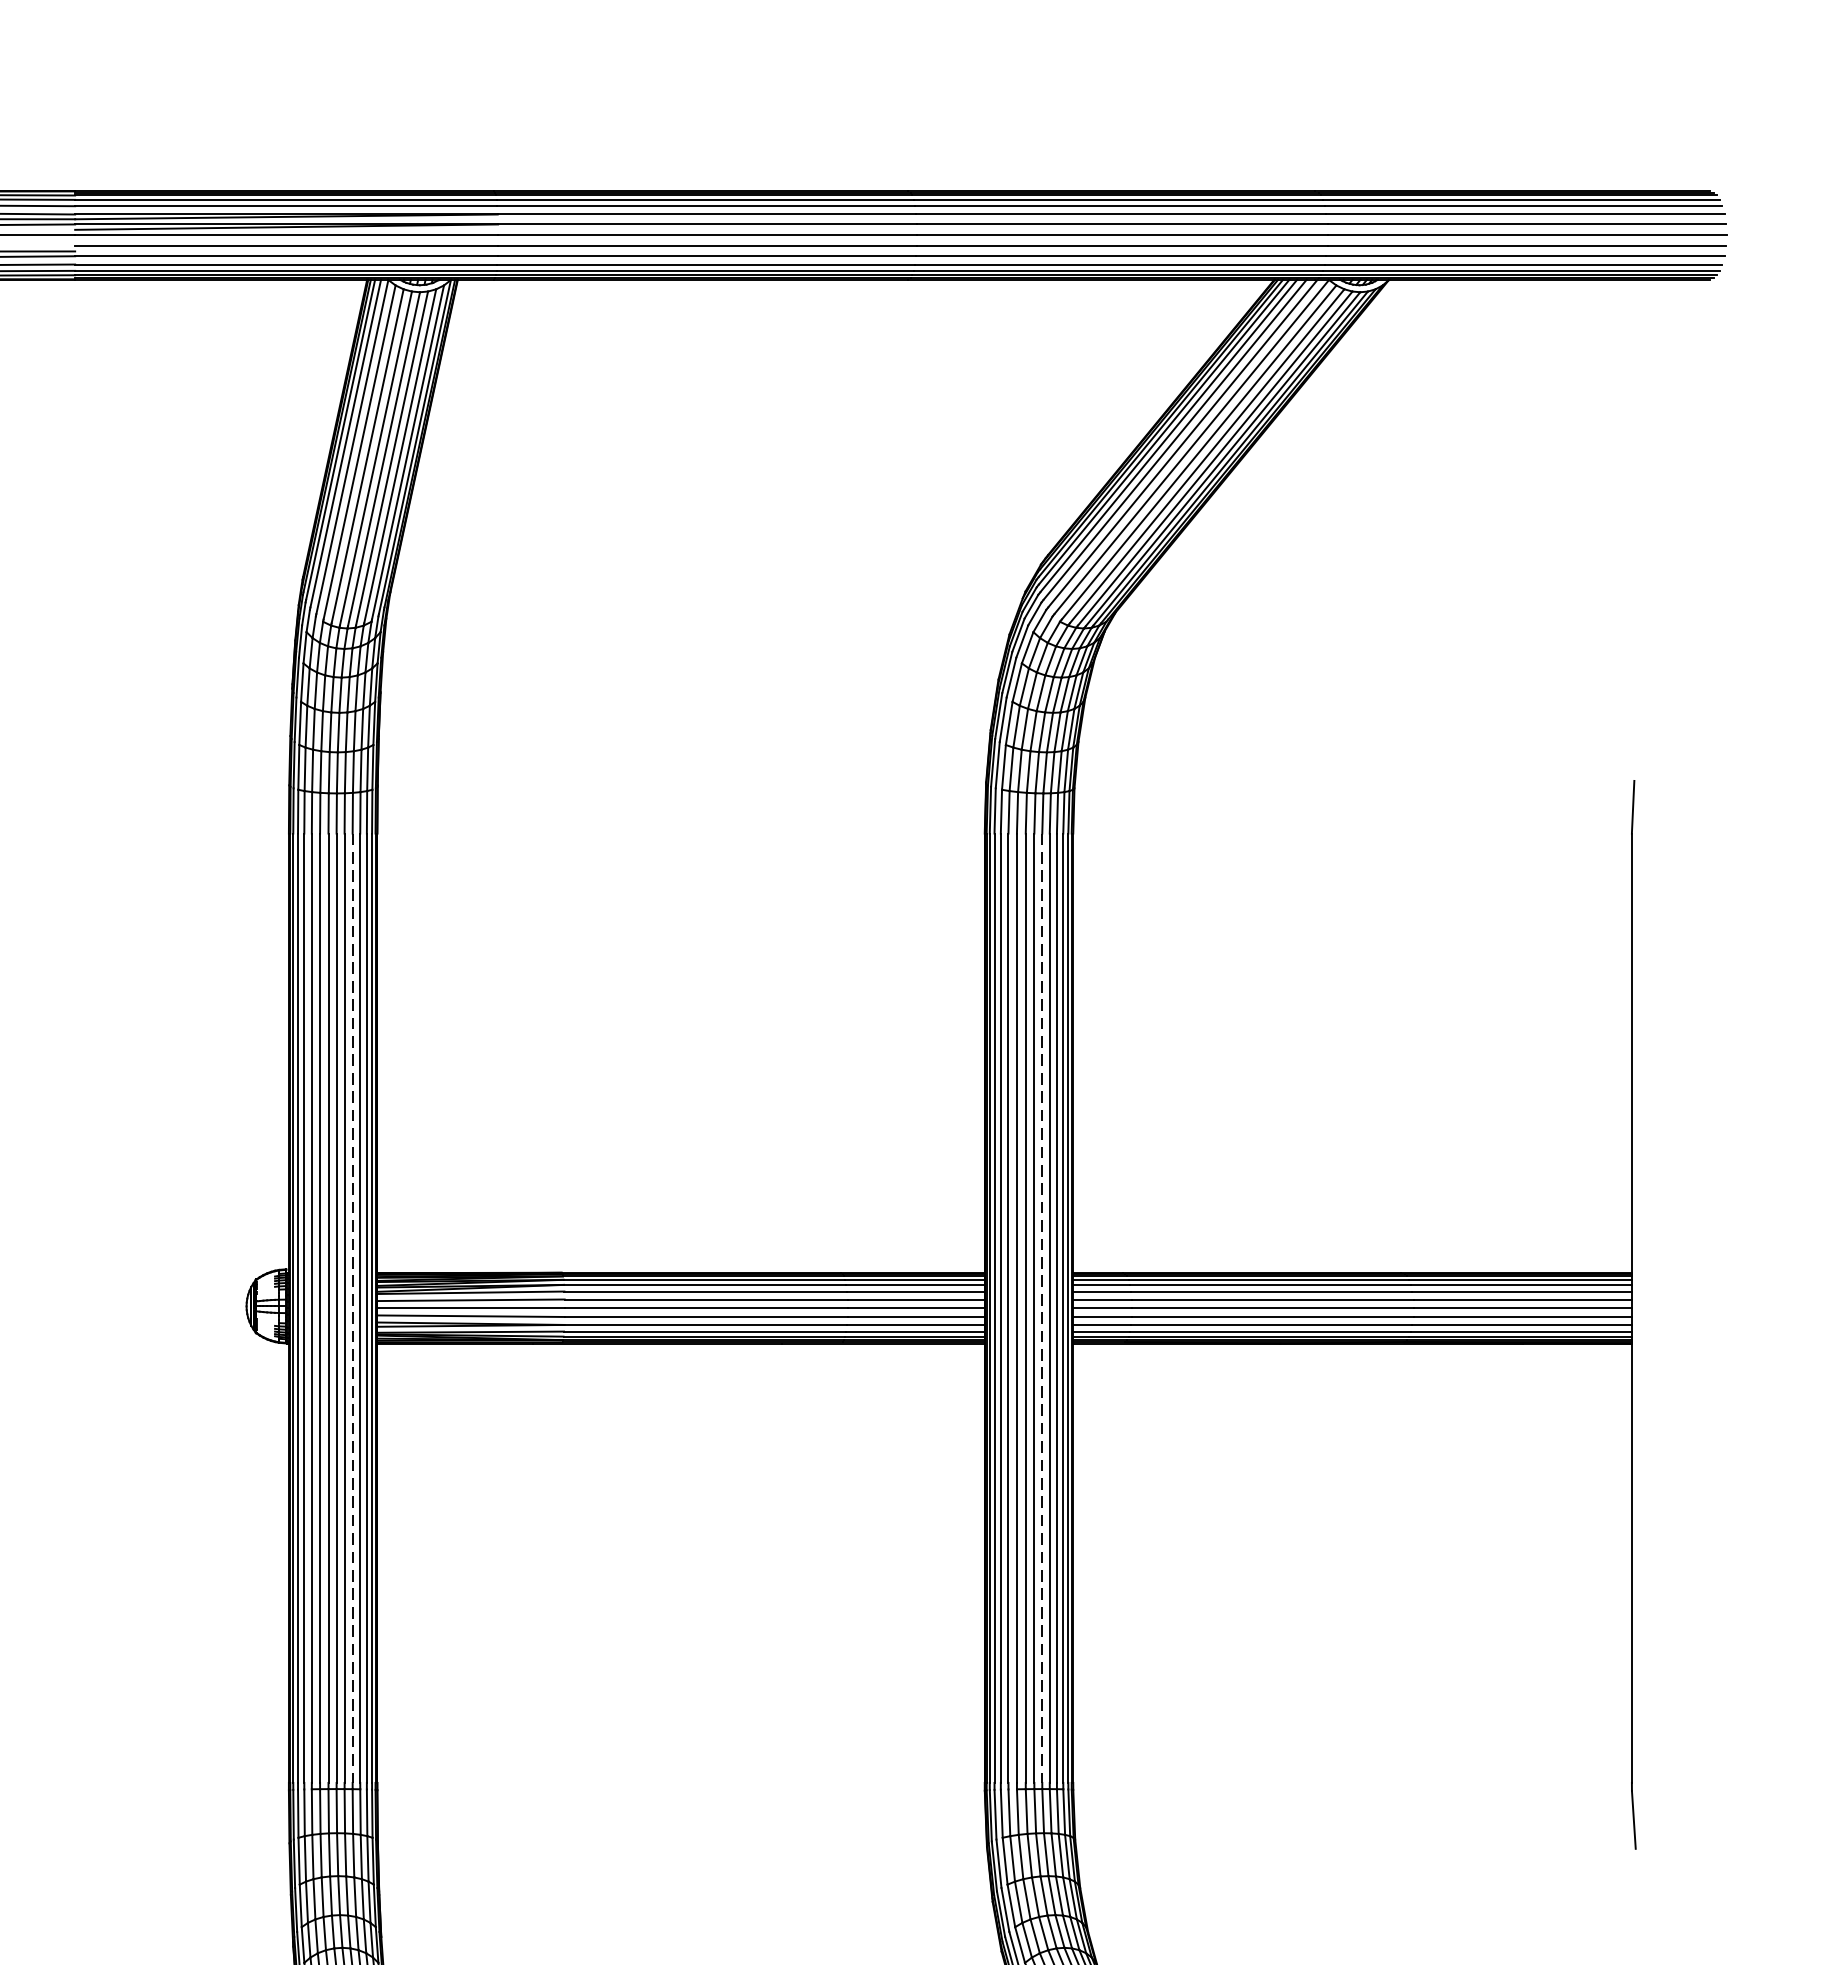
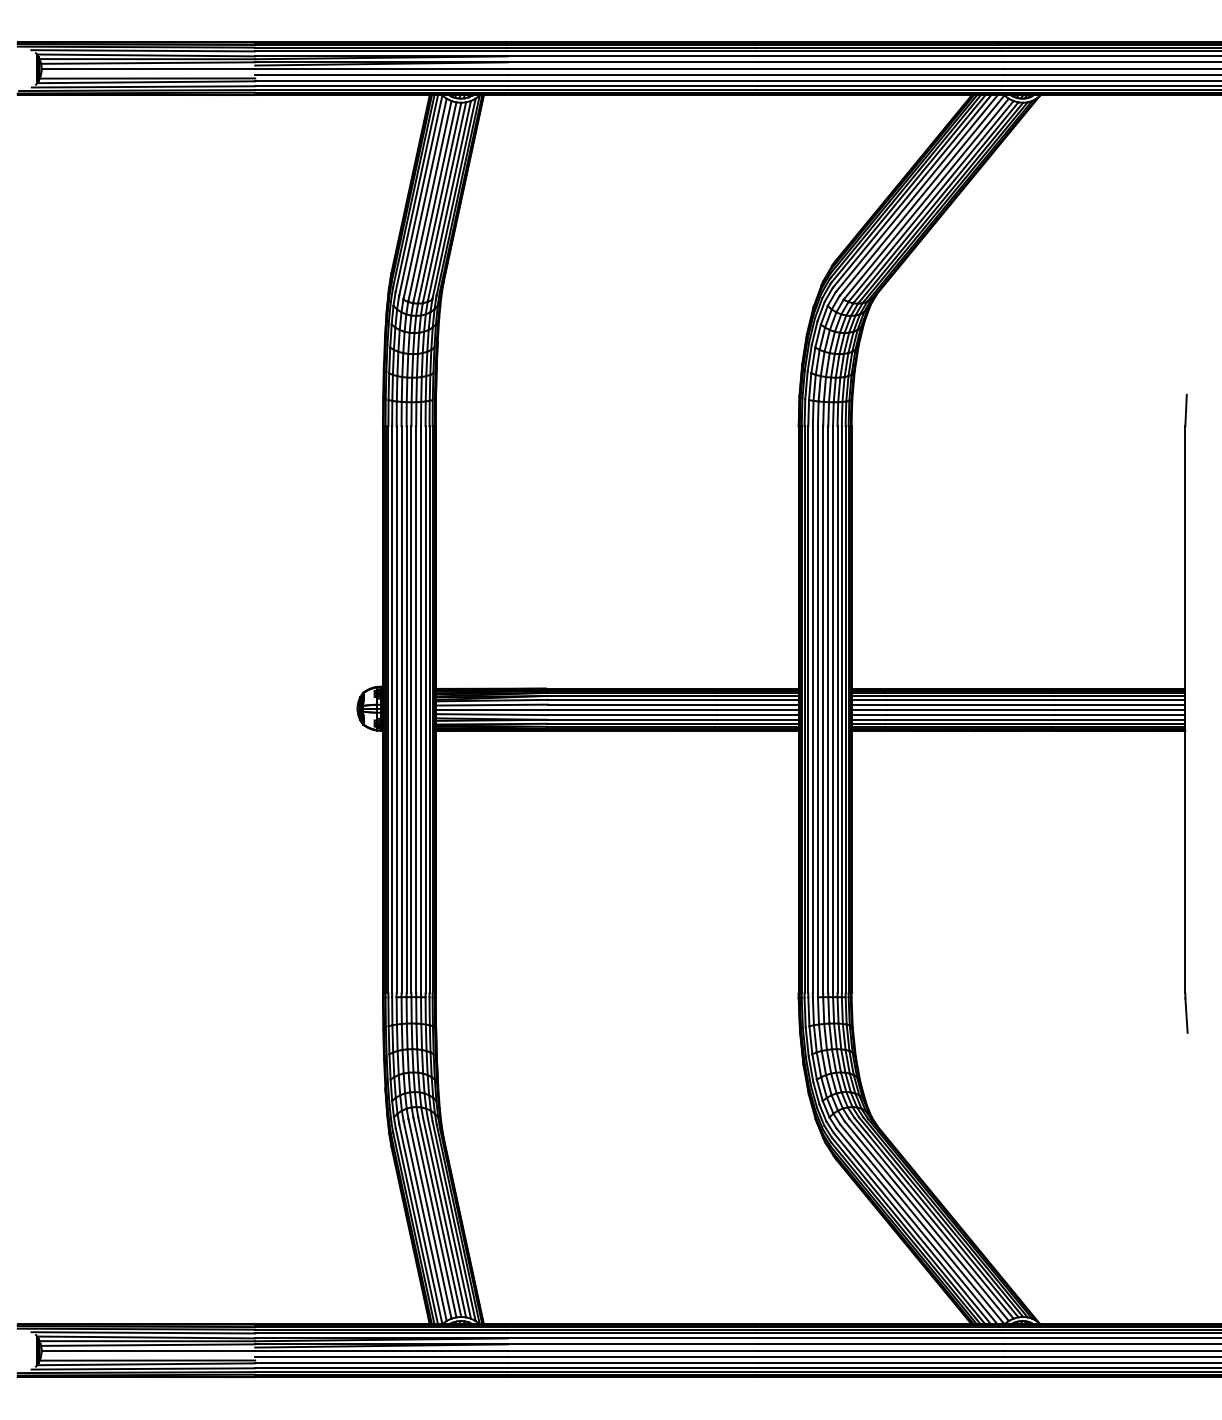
line: (353, 1307) -> (421, 709), dashed -> solid
line: (1043, 1307) -> (833, 709), dashed -> solid

